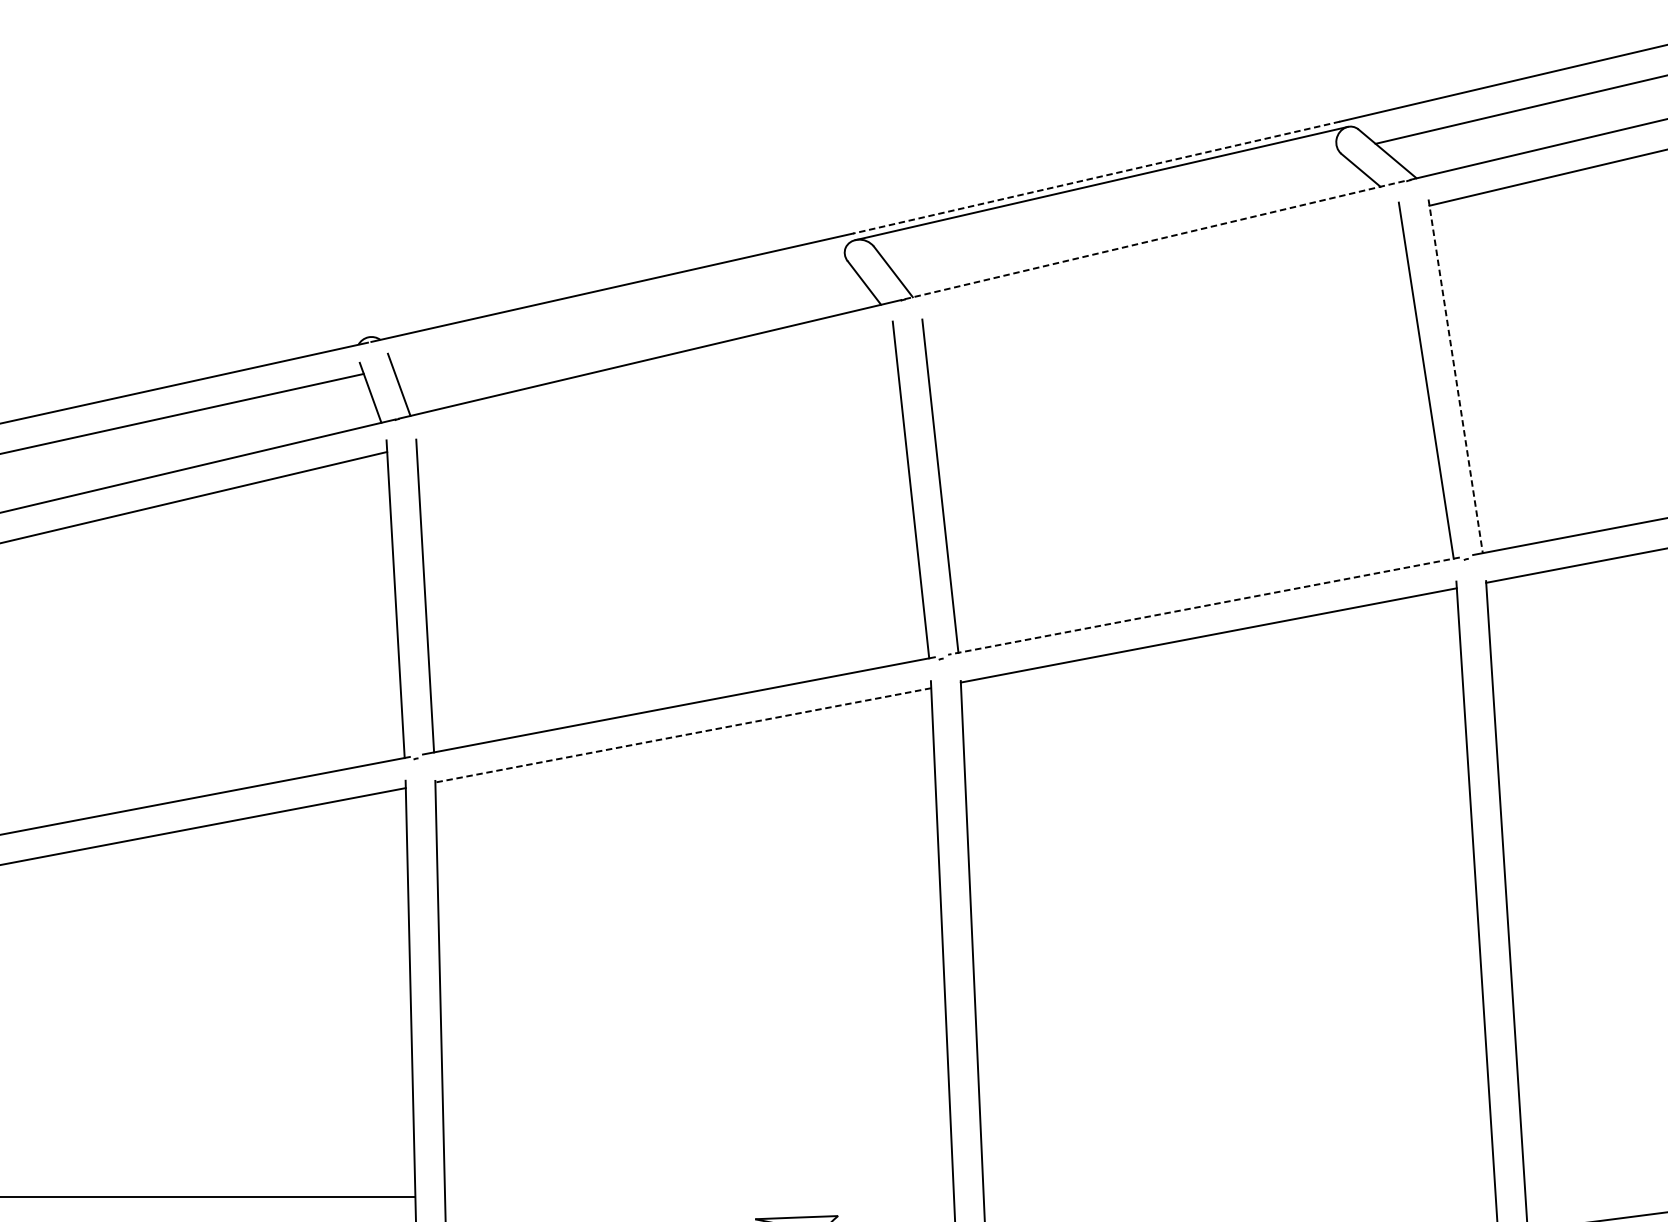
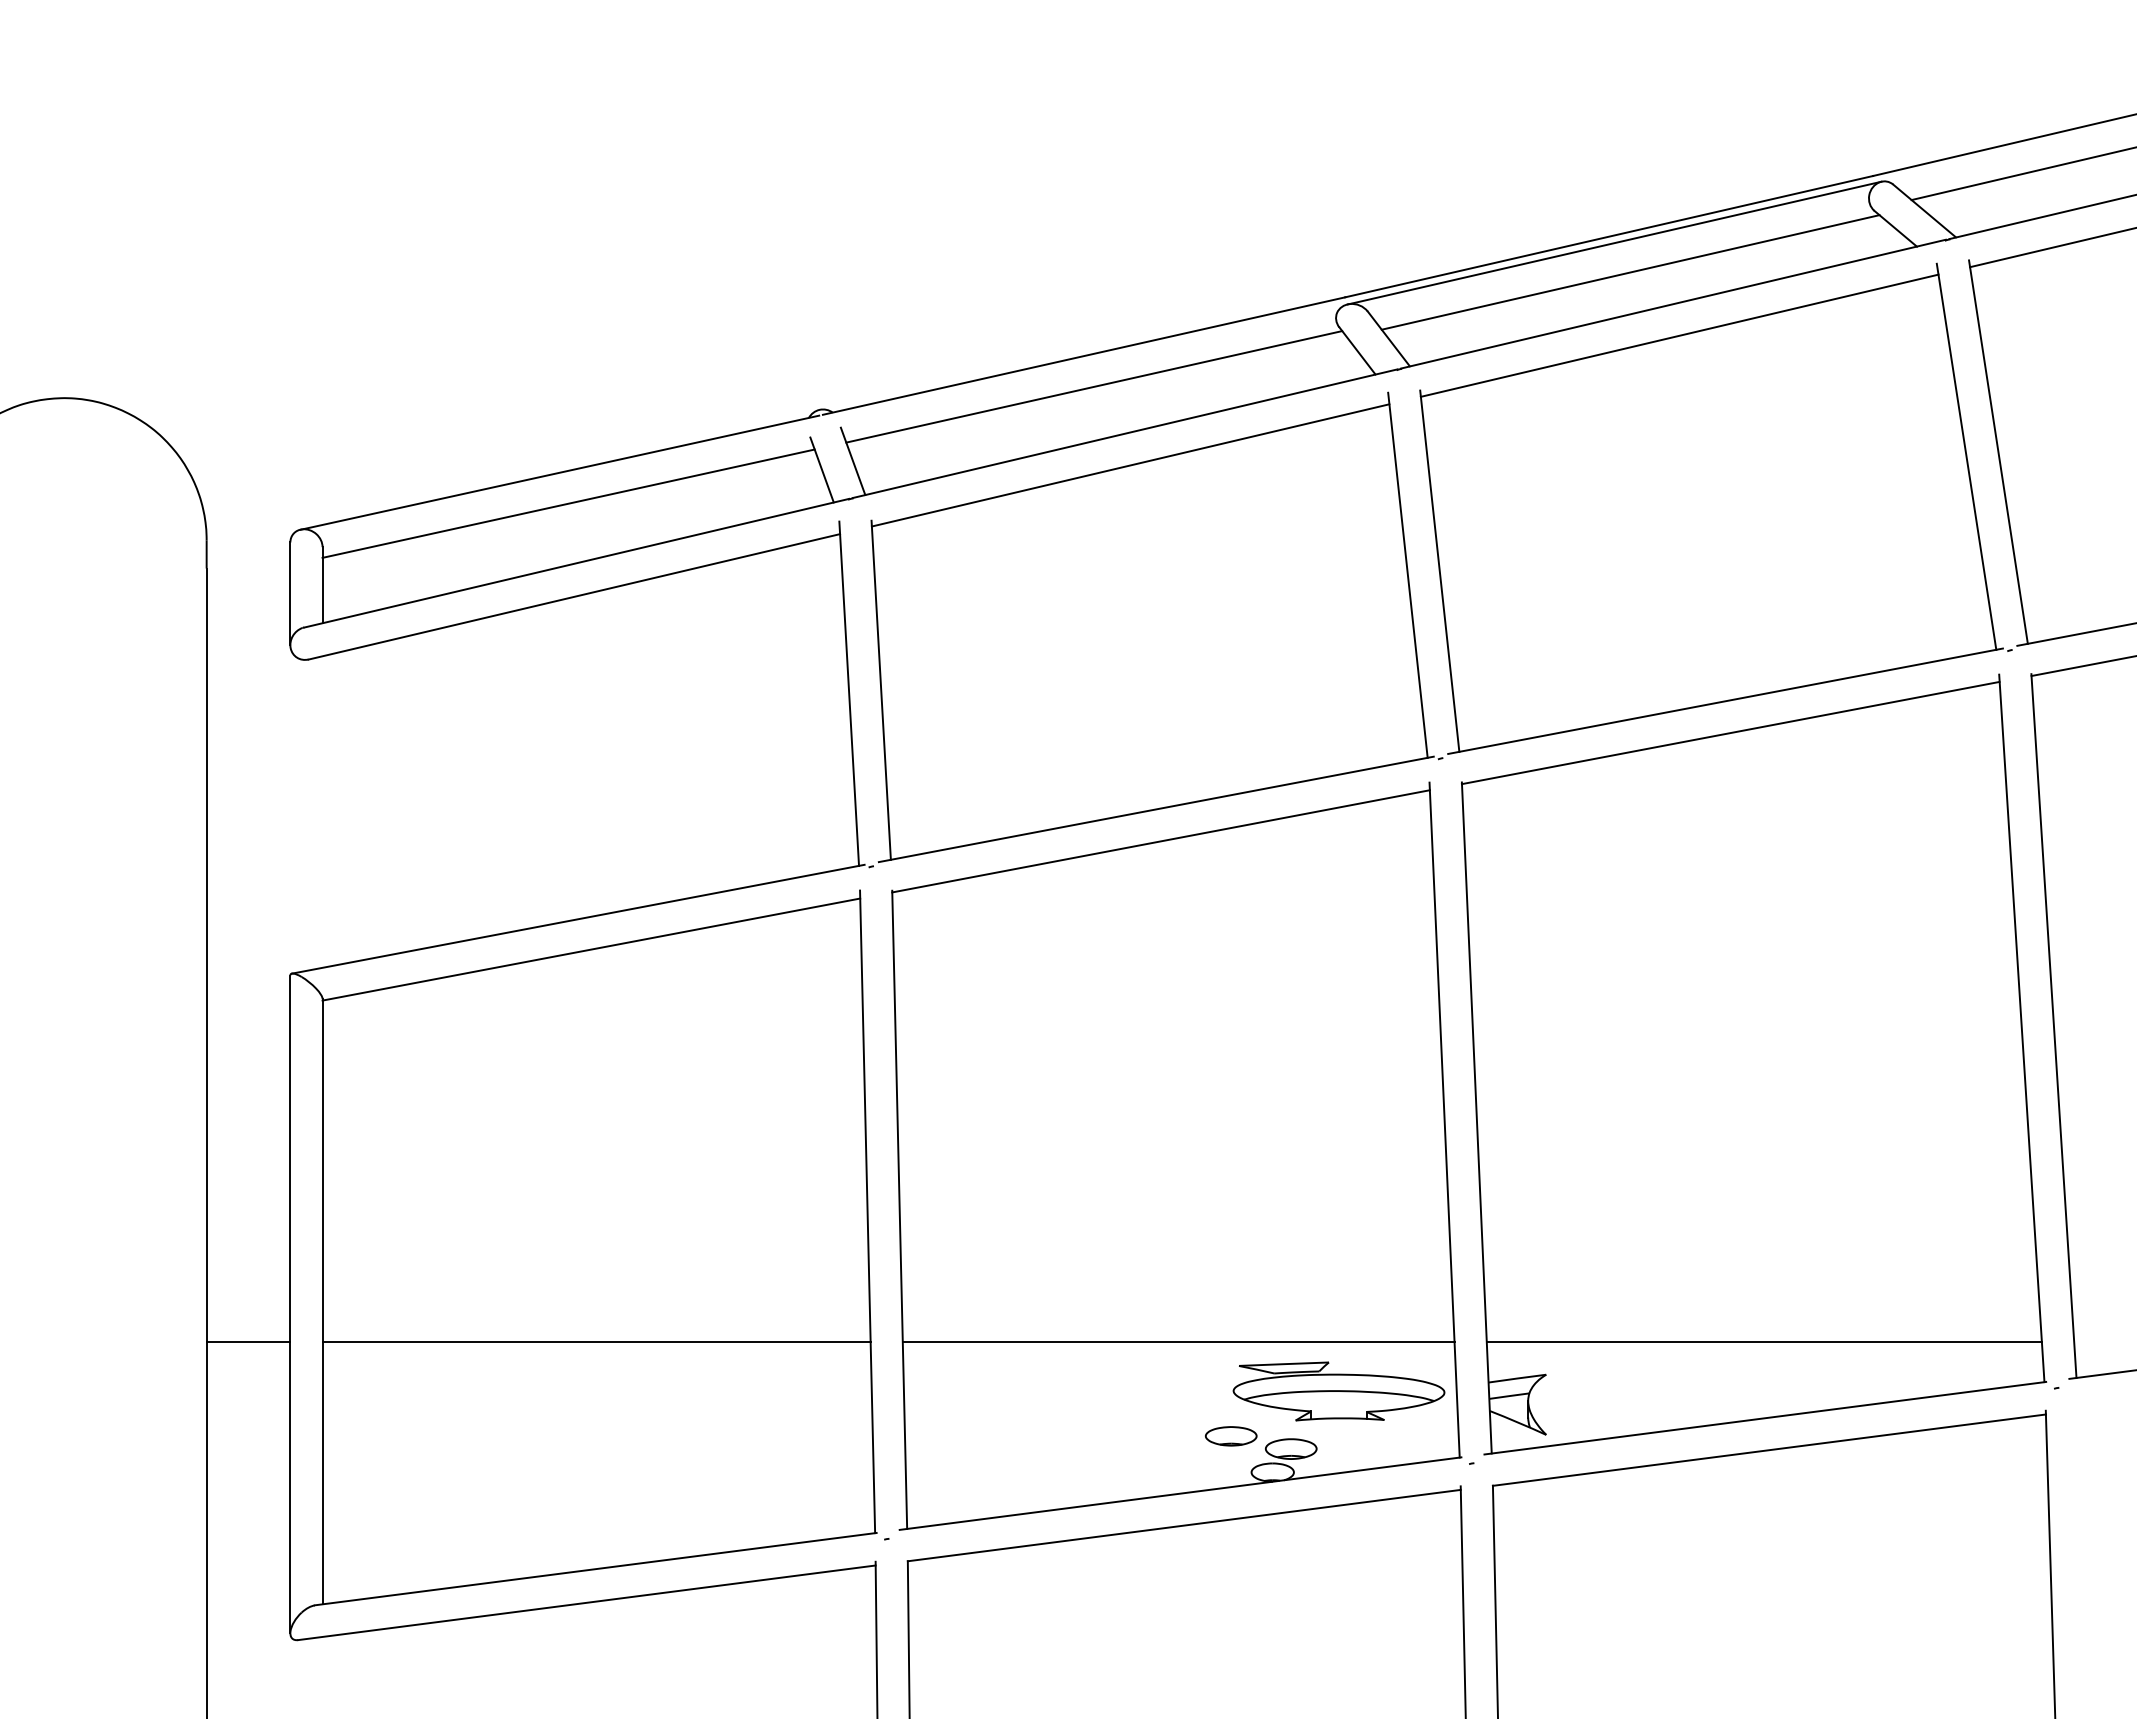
line: (1096, 177) -> (1609, 236), dashed -> solid
line: (1116, 210) -> (1630, 272), added
line: (1155, 240) -> (1673, 304), dashed -> solid
line: (1161, 268) -> (1679, 335), added
line: (621, 315) -> (1094, 386), added
line: (1455, 376) -> (1998, 452), dashed -> solid
line: (655, 388) -> (1130, 465), added
line: (1203, 606) -> (1725, 701), dashed -> solid
line: (683, 735) -> (1161, 841), dashed -> solid
line: (699, 1197) -> (1178, 1342), added
line: (1238, 1197) -> (1763, 1342), added

